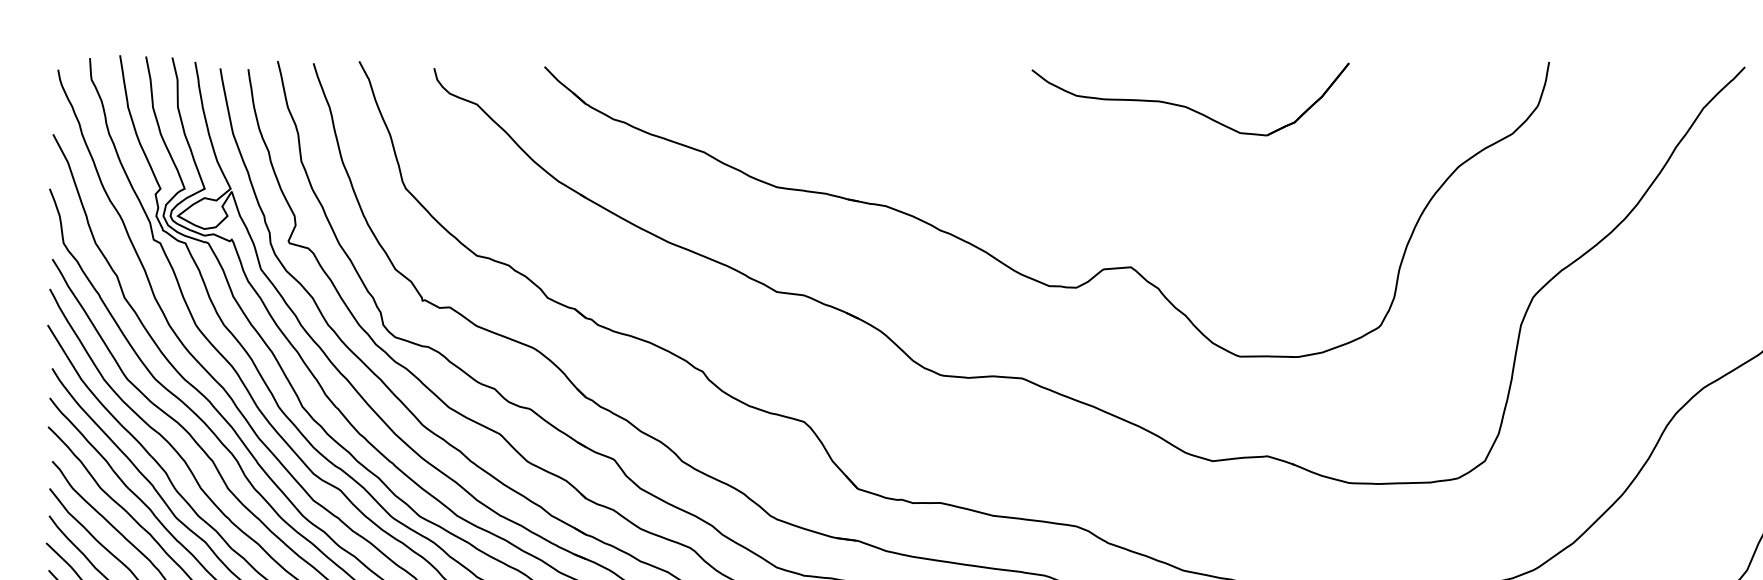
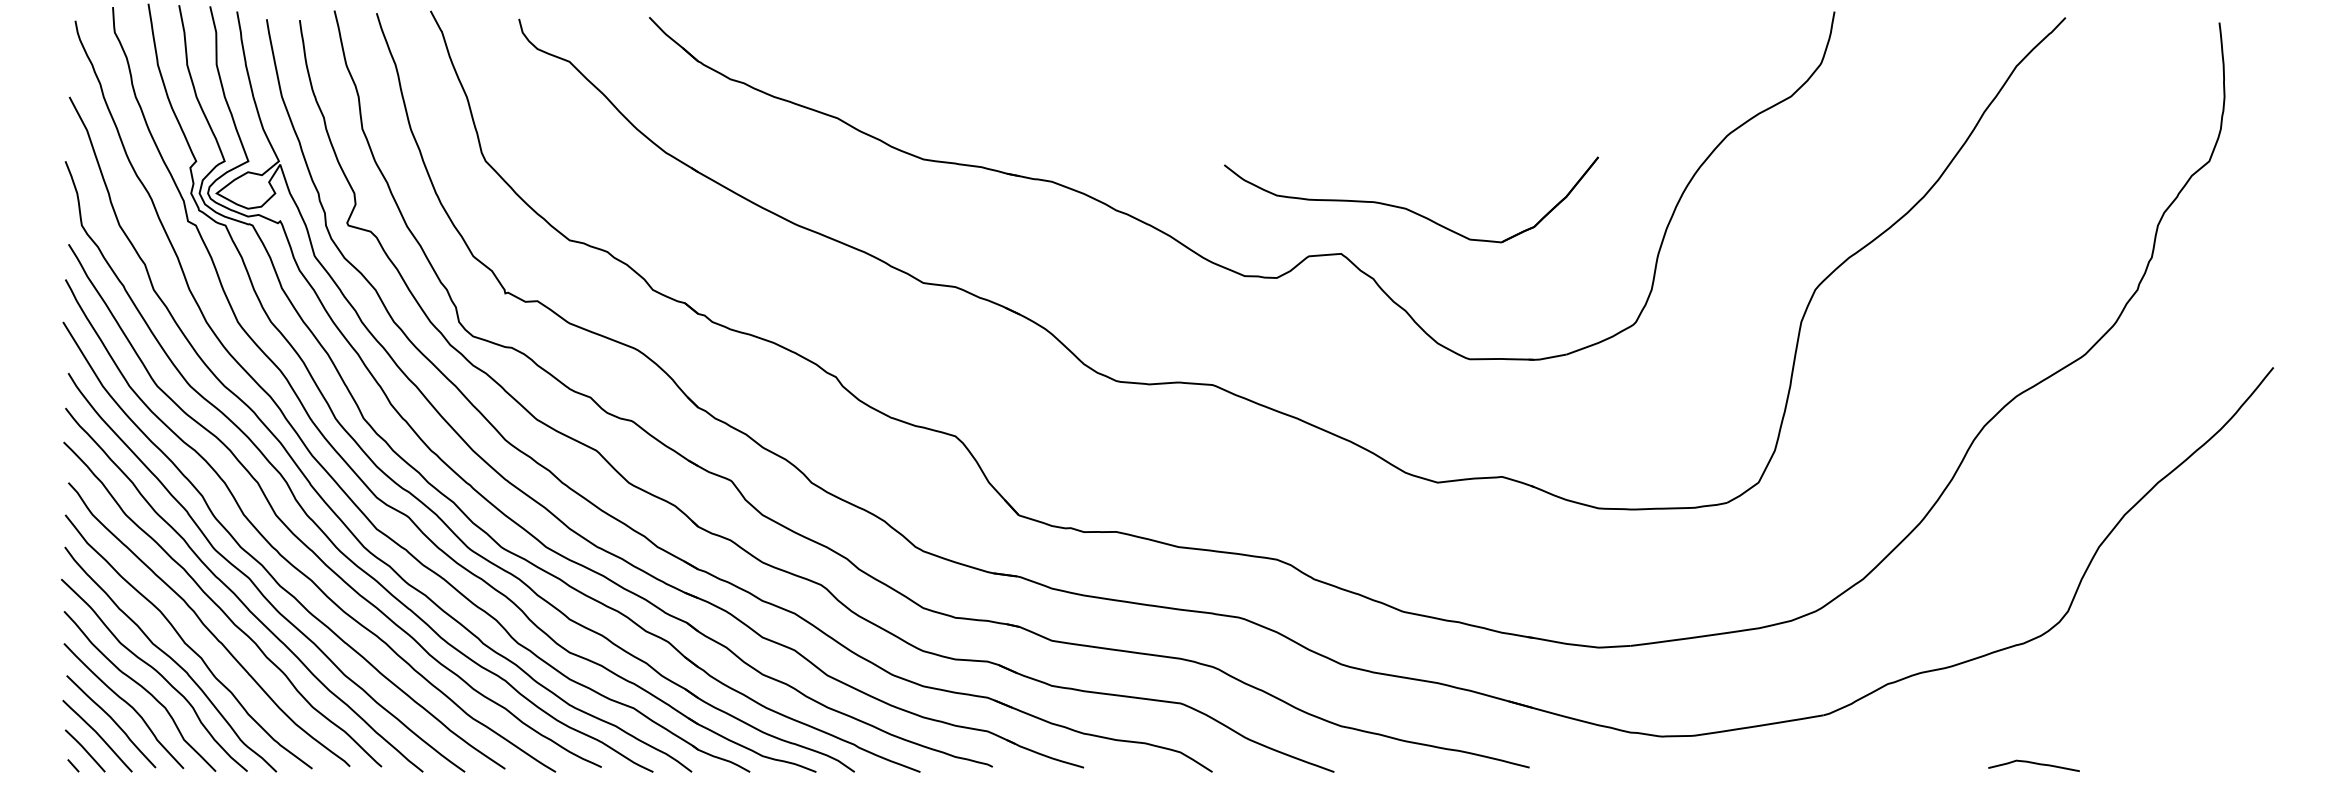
part: (1187, 106) -> (1407, 208), moved

